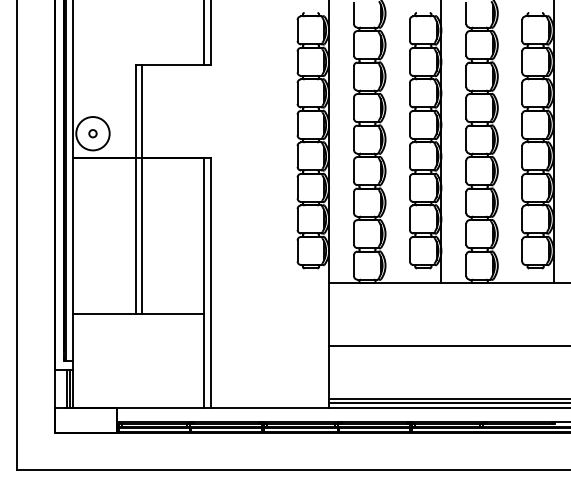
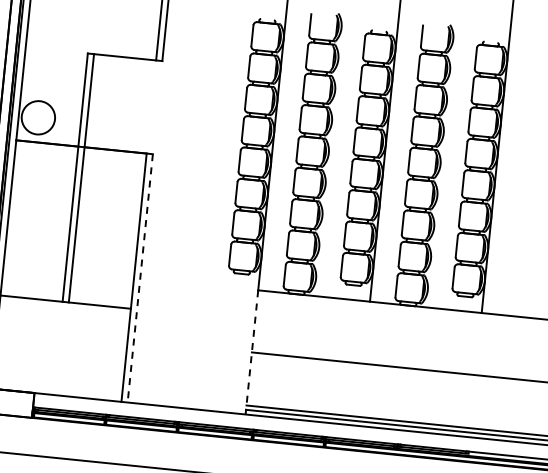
circle: (92, 133) -> (37, 117), removed
line: (210, 283) -> (140, 278), solid -> dashed
line: (329, 346) -> (252, 353), solid -> dashed

